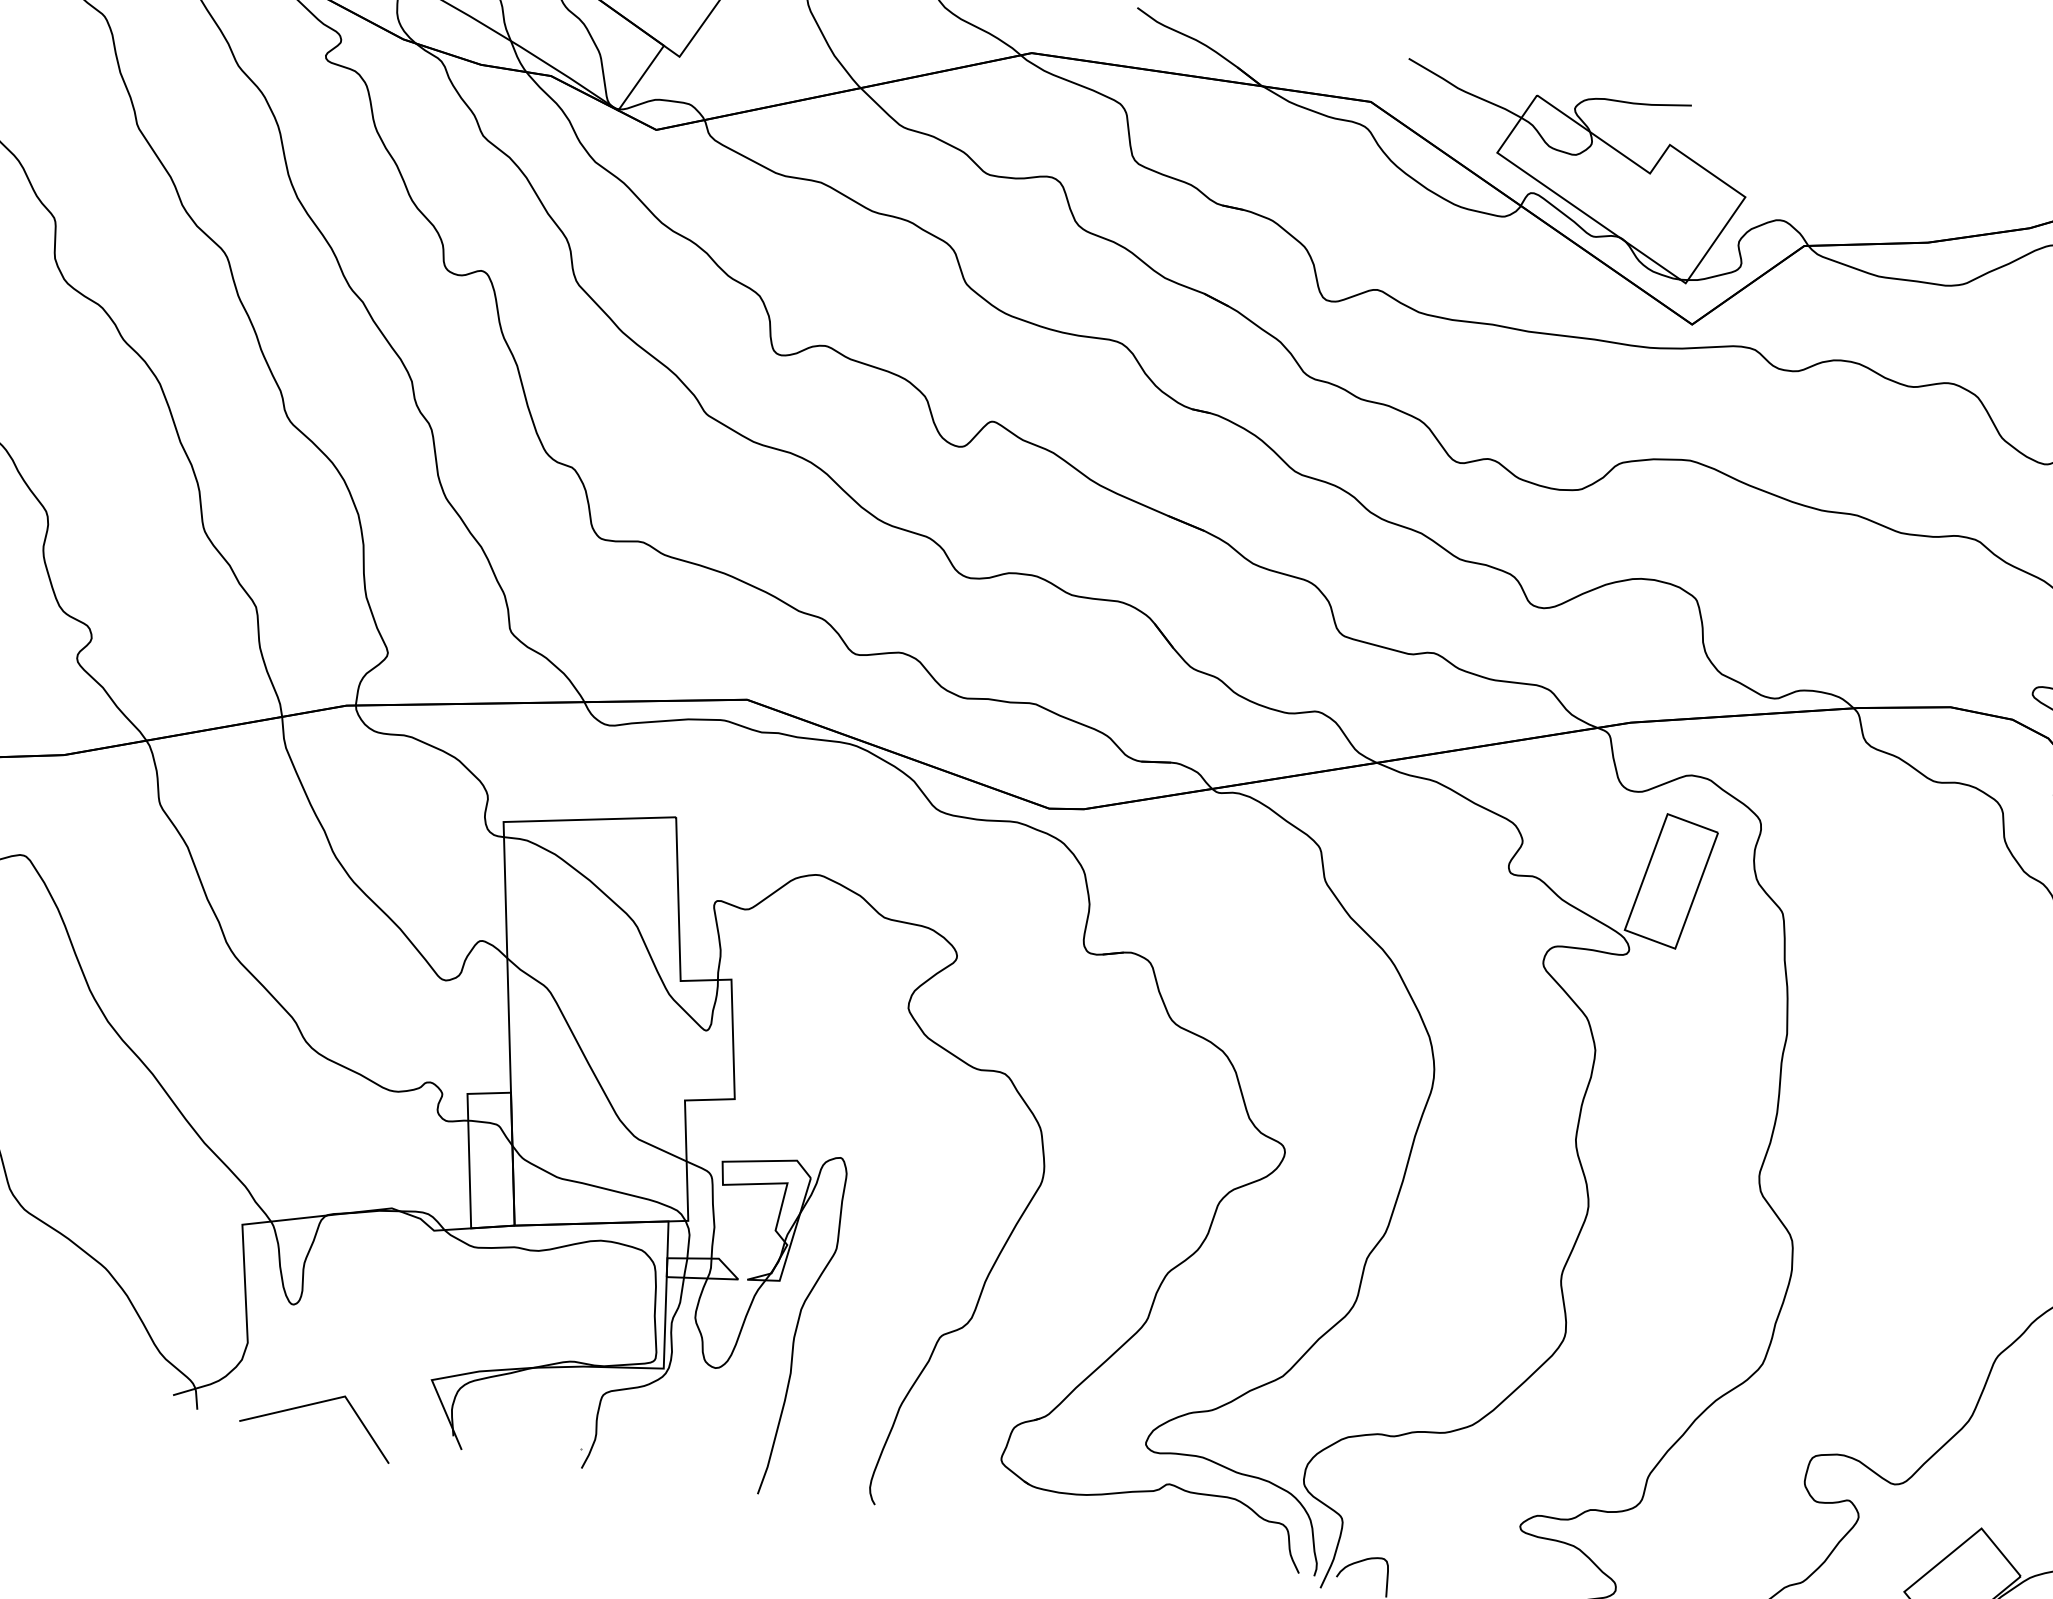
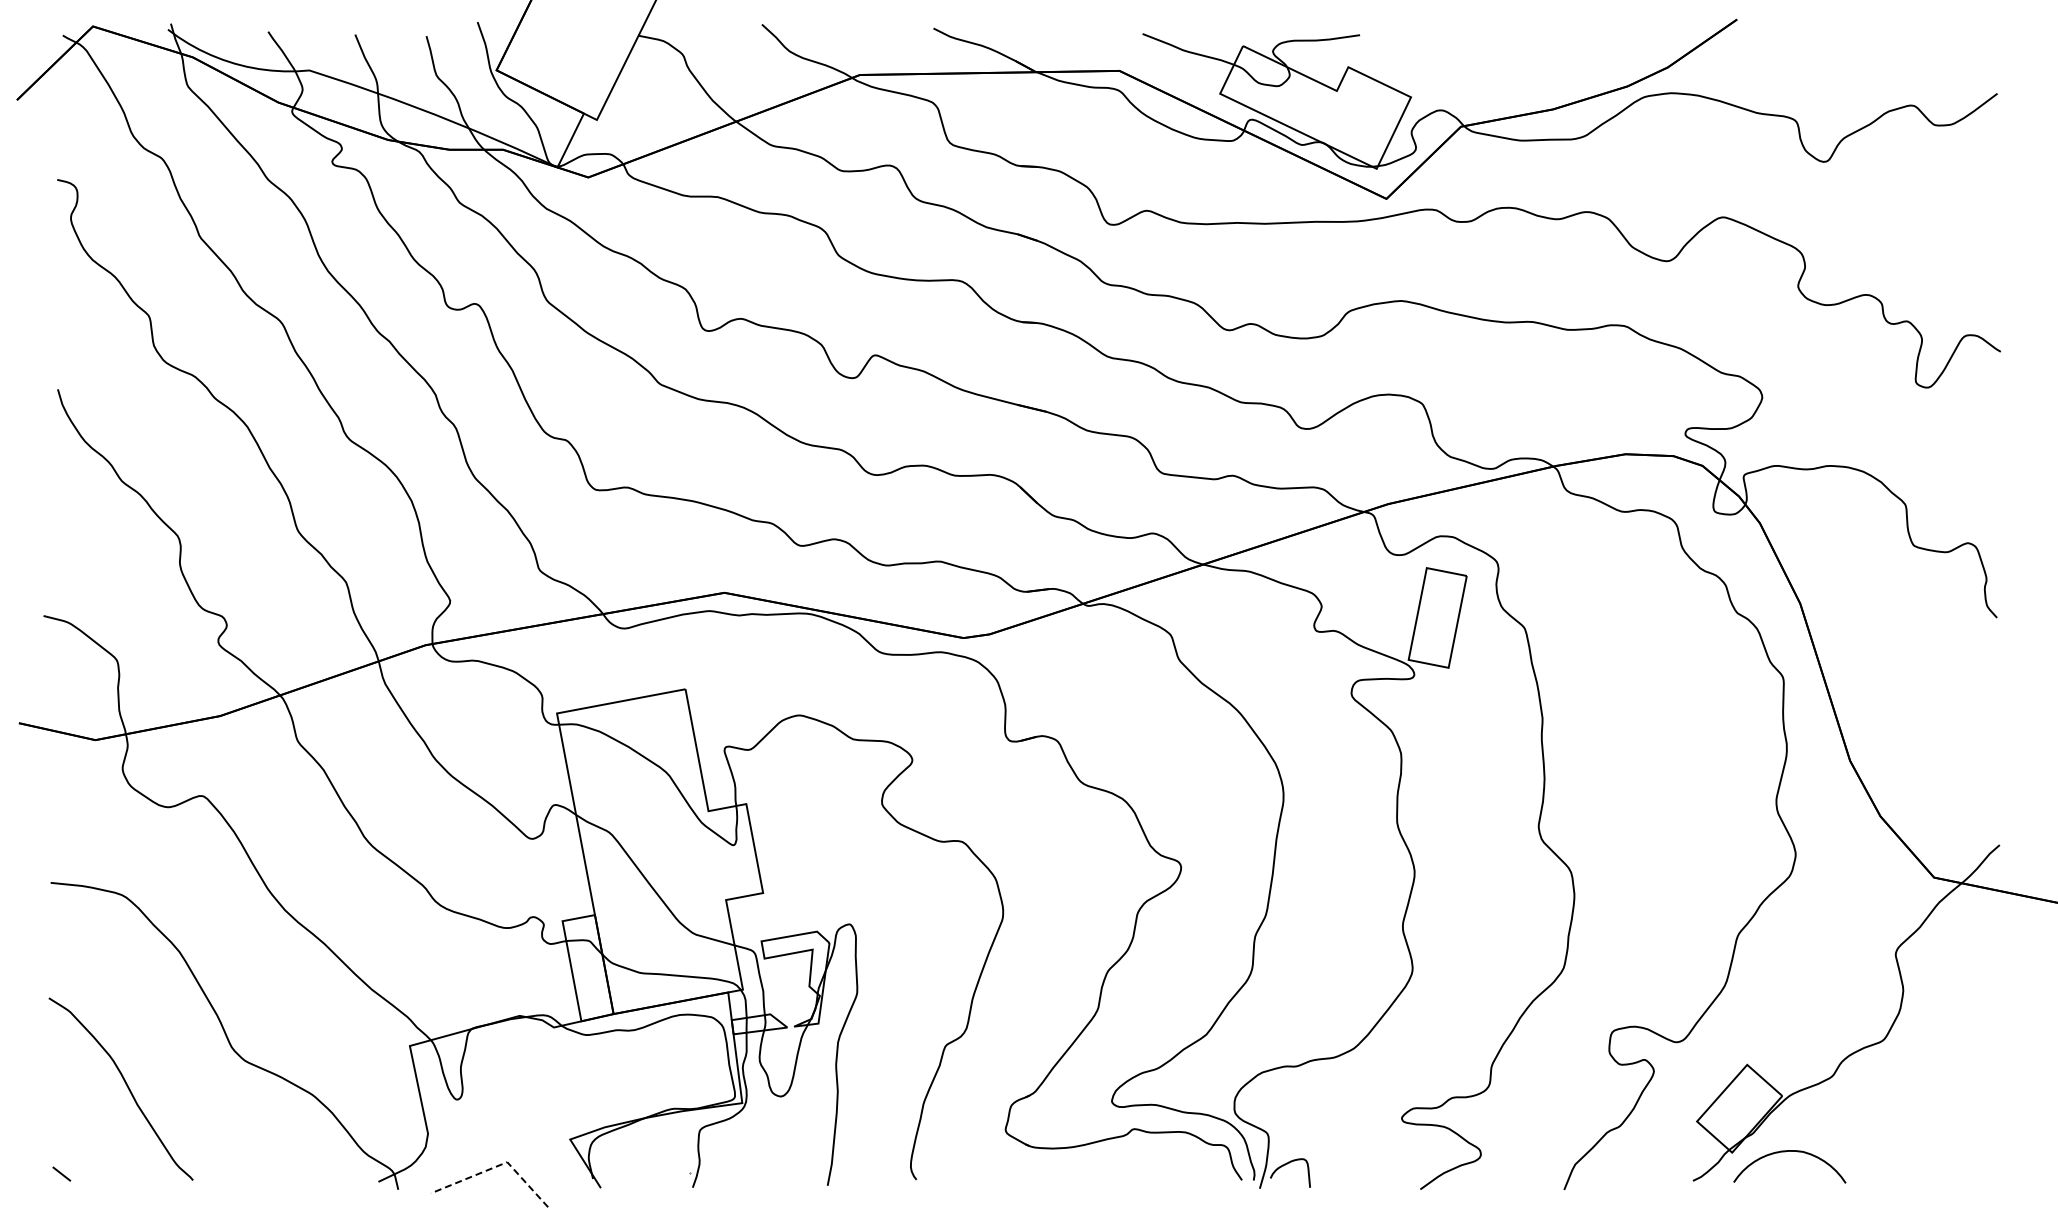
line: (331, 1400) -> (497, 1166), solid -> dashed

